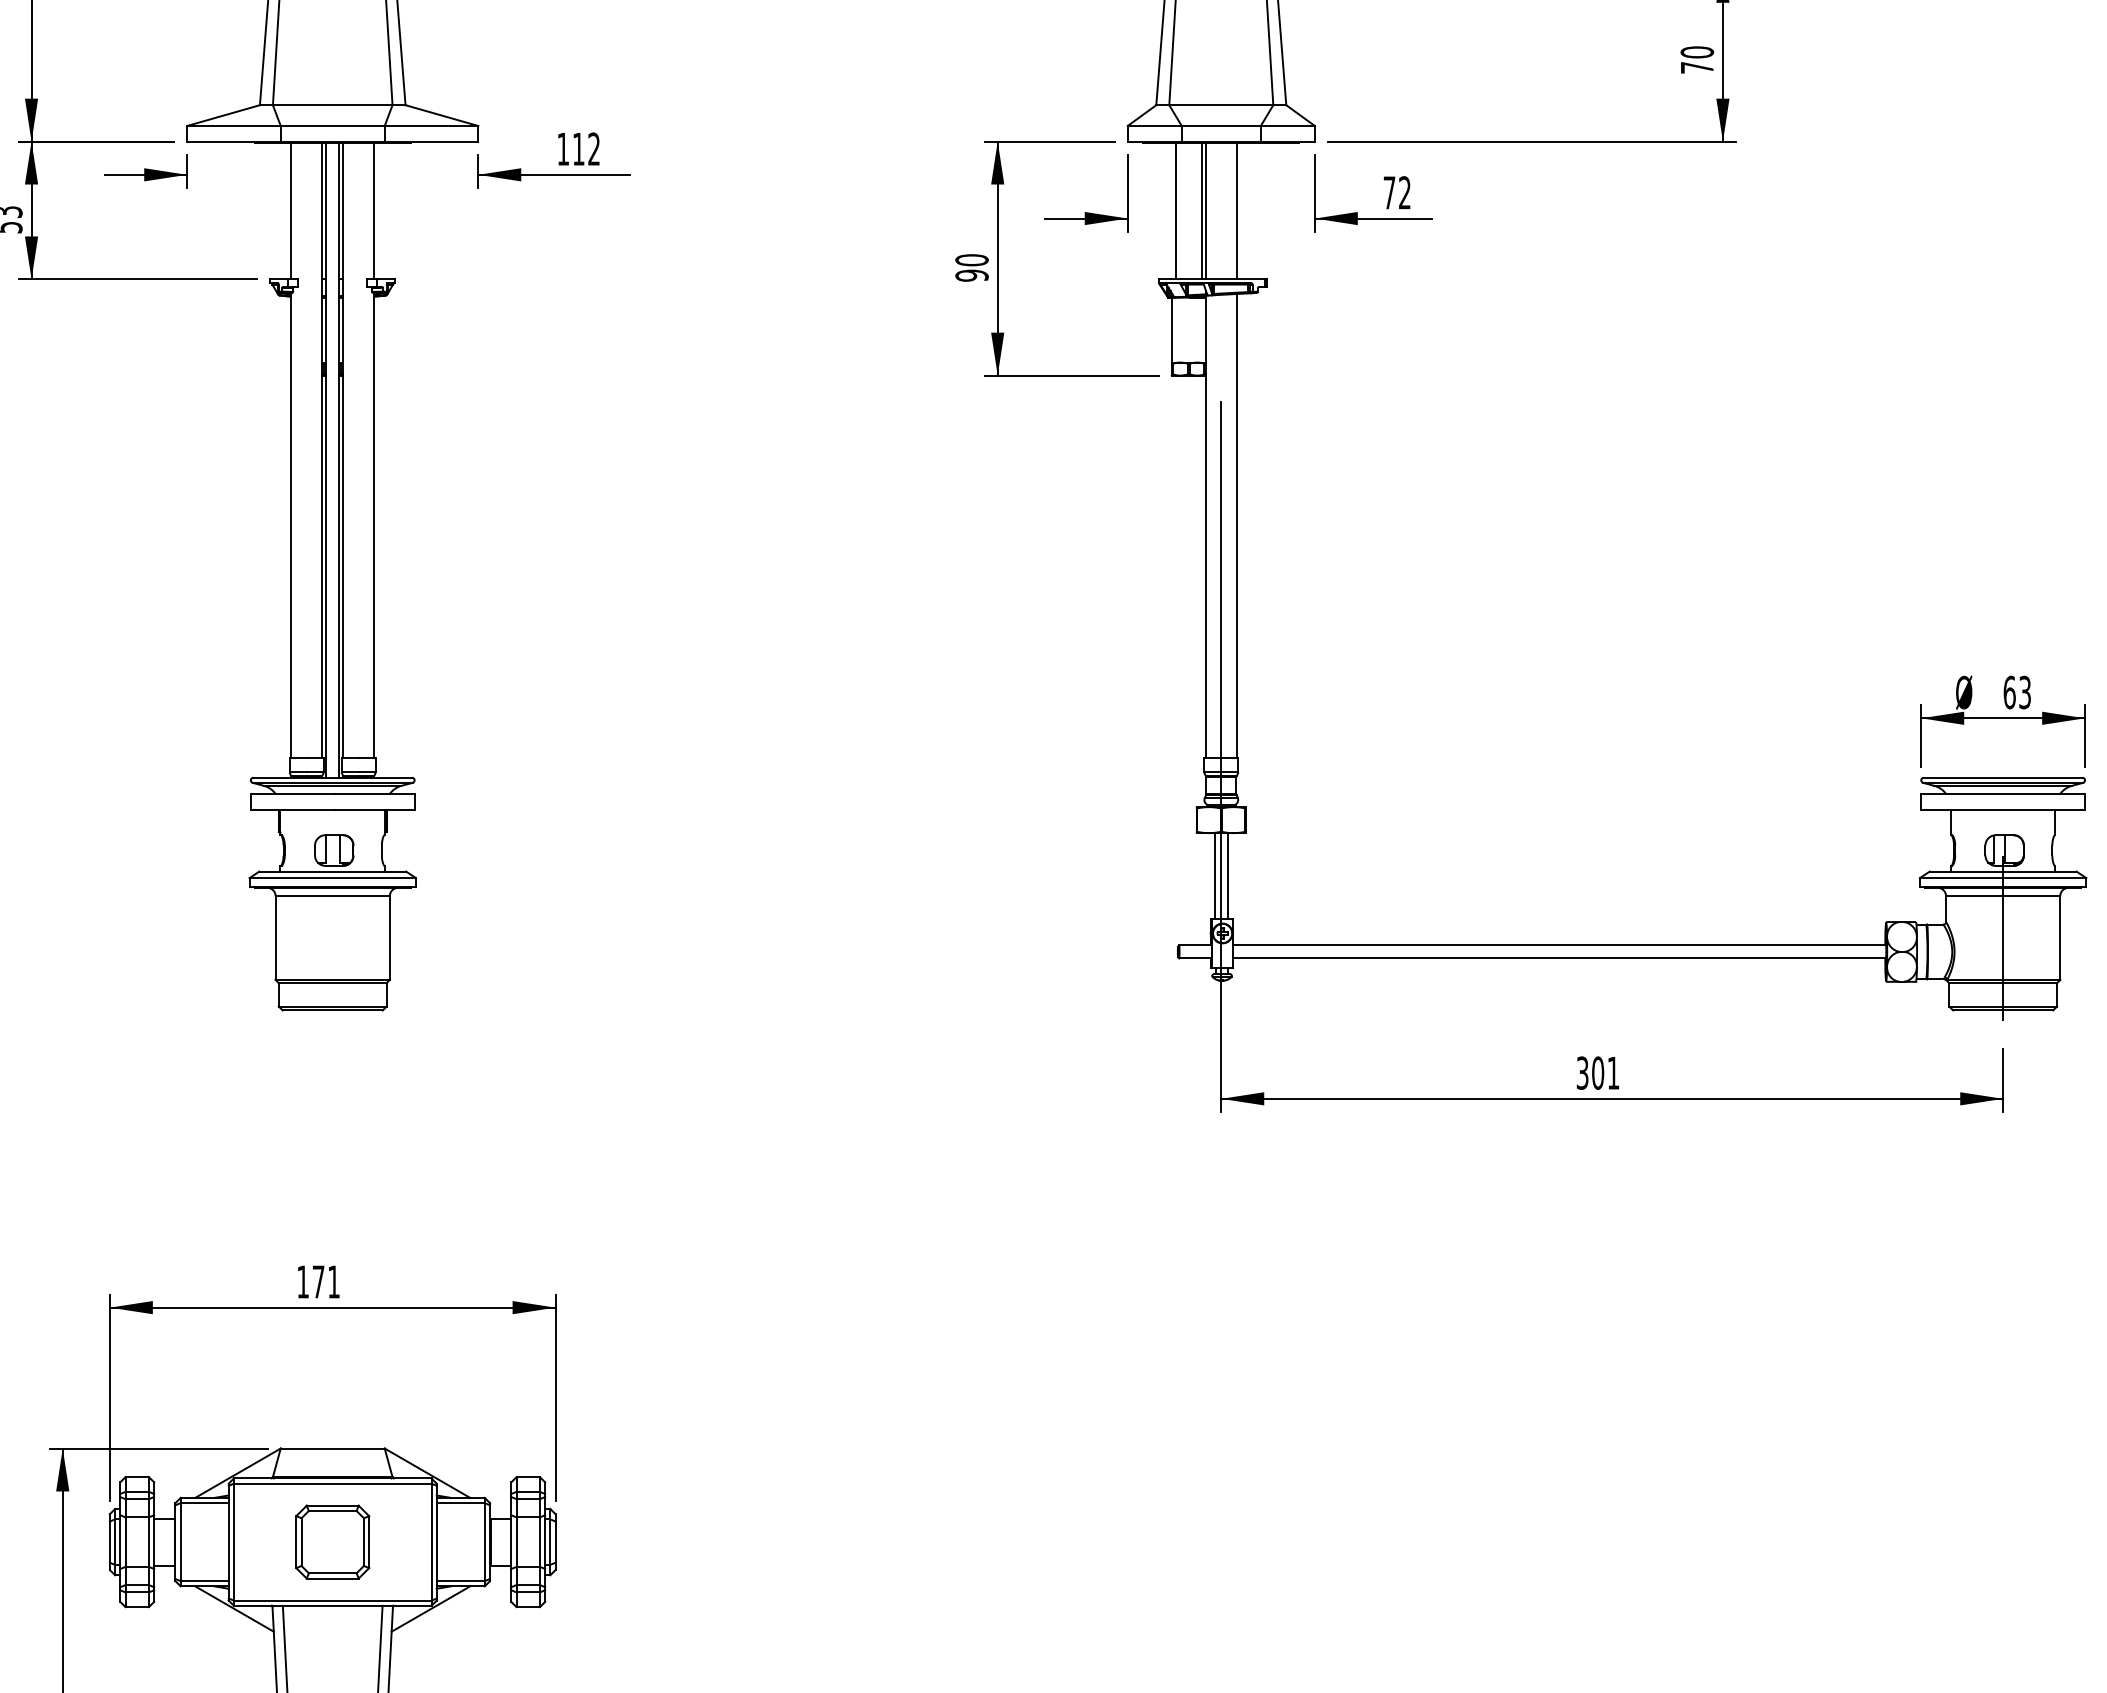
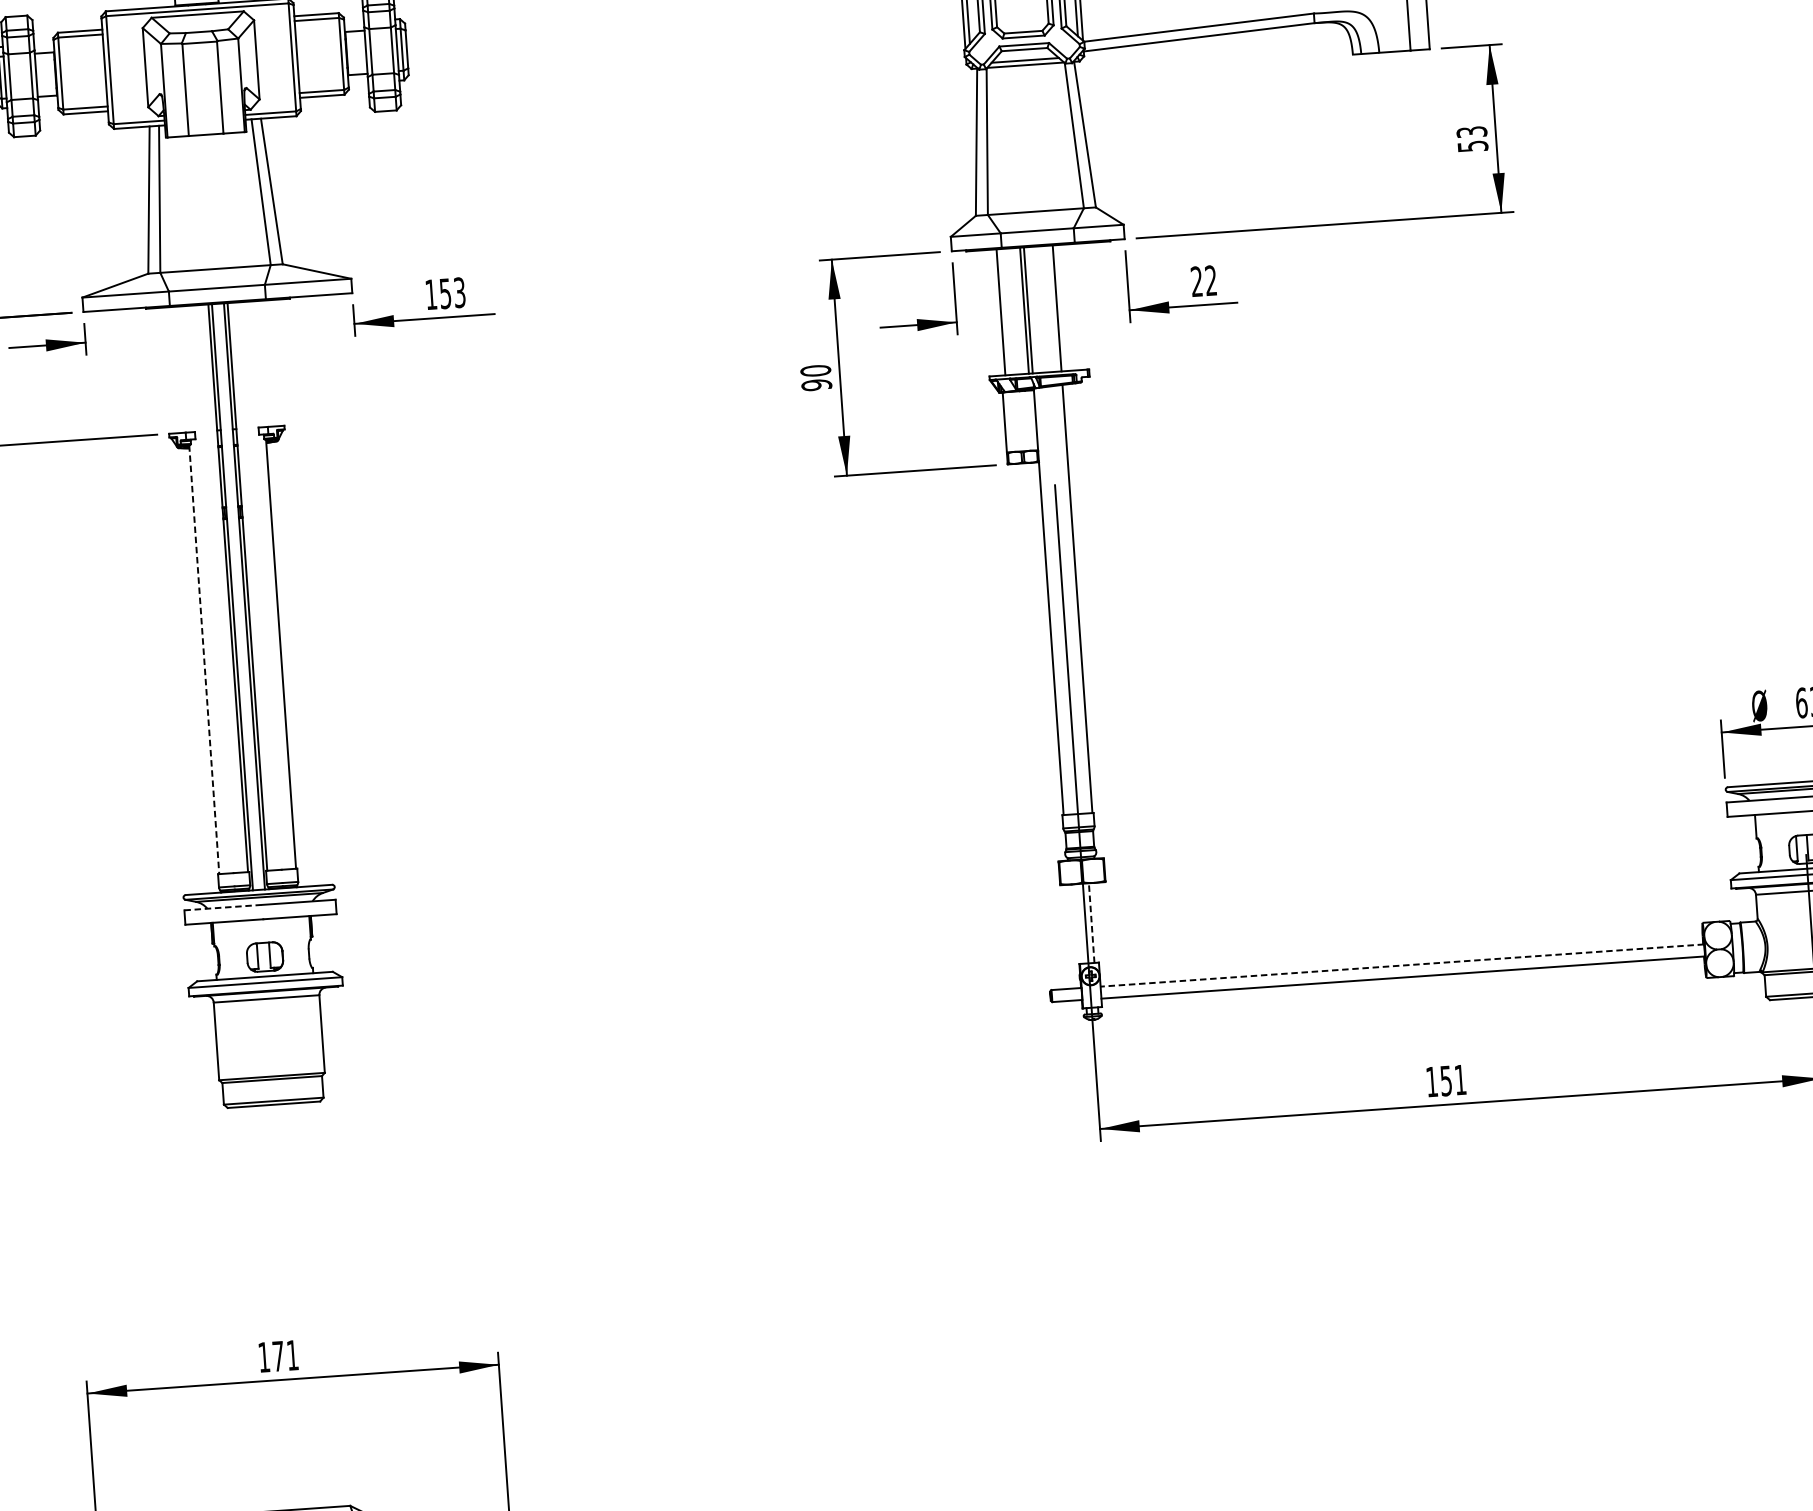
text: (1697, 59) -> (1472, 138), 70 -> 53
text: (586, 148) -> (452, 292), 112 -> 153
text: (1389, 192) -> (1196, 281), 72 -> 22
line: (291, 210) -> (184, 368), removed
line: (374, 210) -> (260, 363), removed
line: (291, 525) -> (204, 659), solid -> dashed
line: (293, 794) -> (223, 907), solid -> dashed
line: (1227, 875) -> (1091, 922), solid -> dashed
line: (1214, 876) -> (1079, 924), removed
line: (1559, 945) -> (1402, 965), solid -> dashed
text: (1590, 1072) -> (1439, 1080), 301 -> 151

